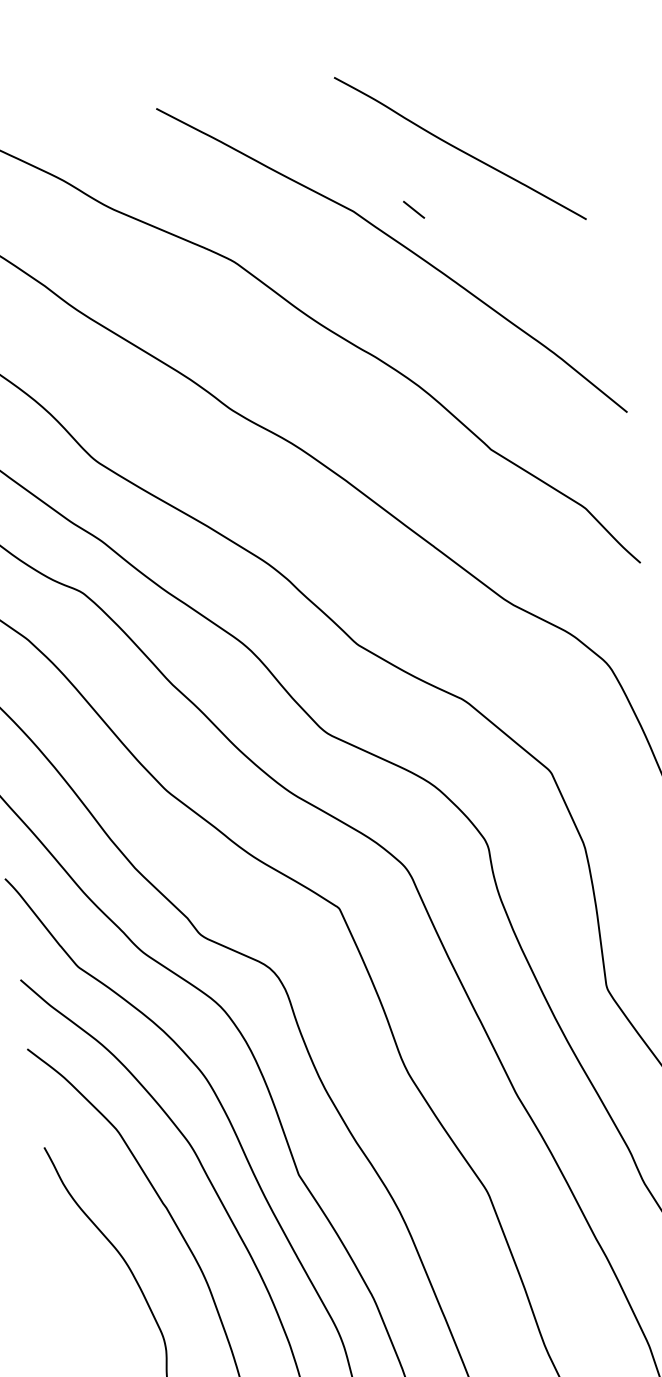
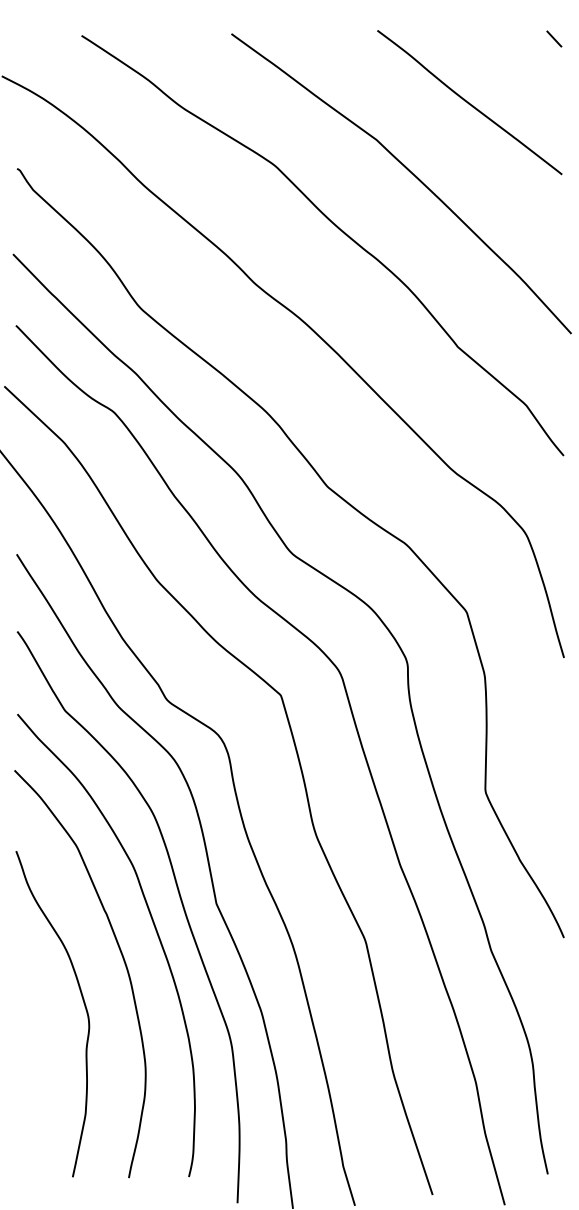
line: (414, 209) -> (554, 38), moved

